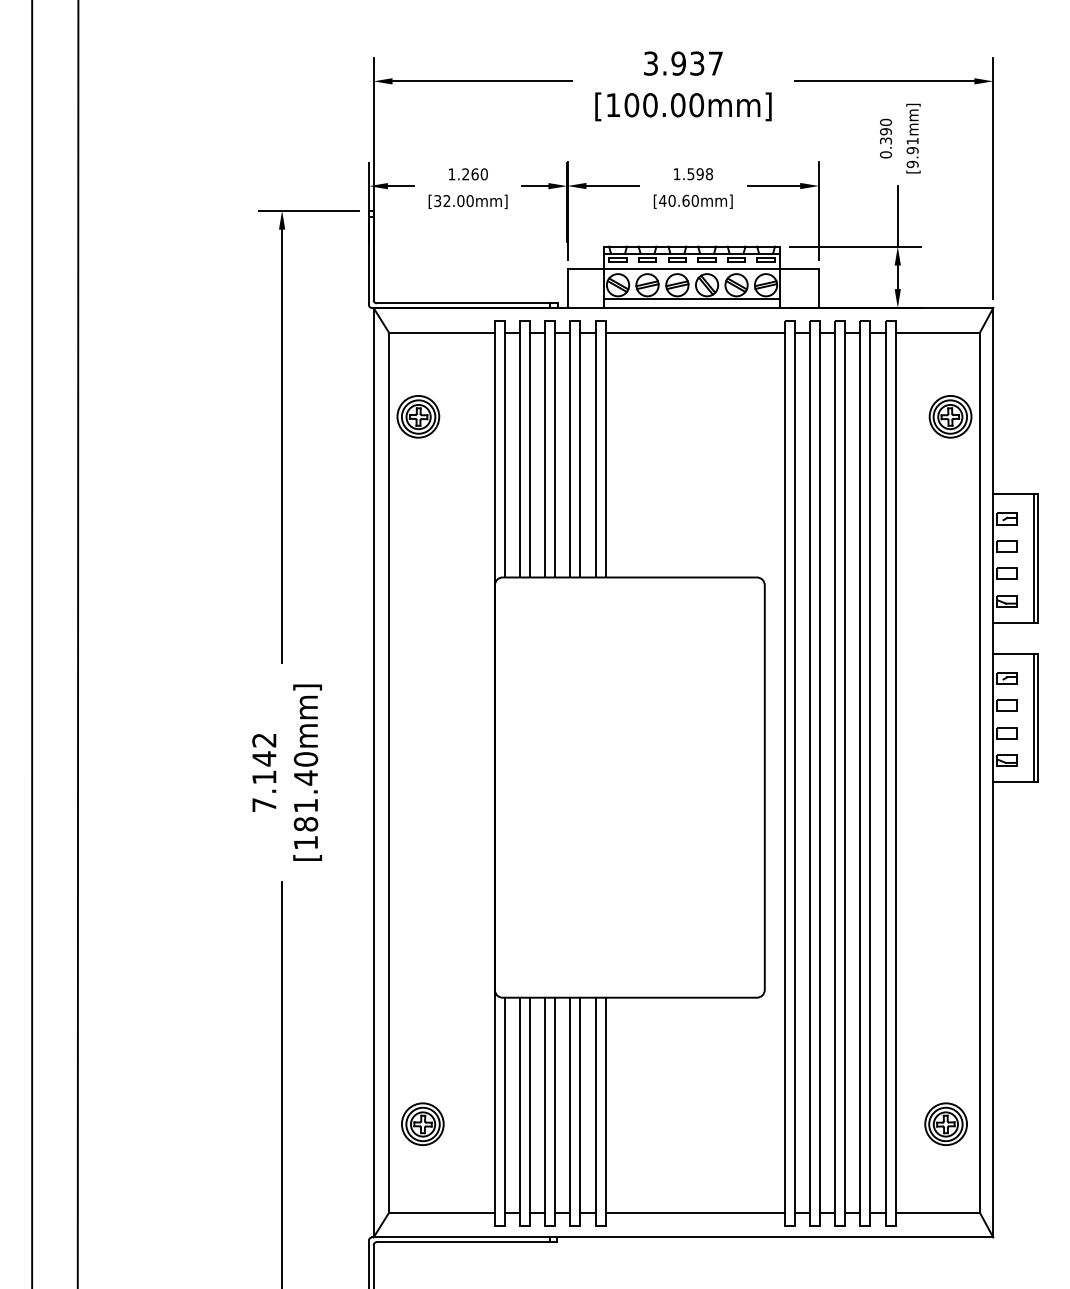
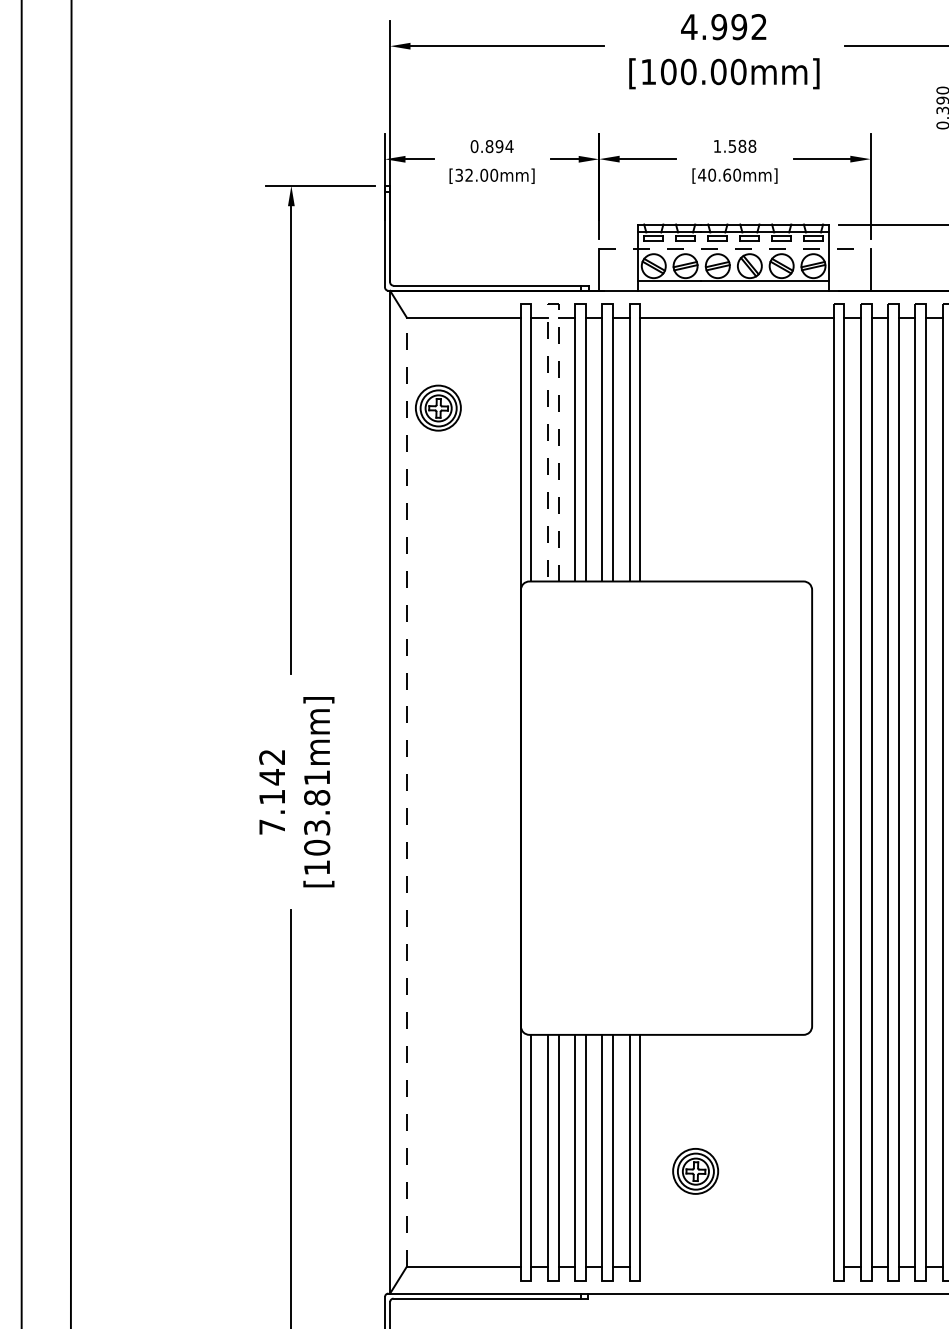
text: (682, 63) -> (723, 26), 3.937 -> 4.992
text: (468, 174) -> (492, 146), 1.260 -> 0.894
text: (699, 174) -> (741, 146), 1.598 -> 1.588
line: (693, 269) -> (735, 249), solid -> dashed
line: (524, 320) -> (552, 304), solid -> dashed
line: (389, 772) -> (407, 791), solid -> dashed
text: (305, 791) -> (316, 812), [181.40mm] -> [103.81mm]
part: (422, 1123) -> (695, 1170), moved
line: (694, 1212) -> (736, 1266), removed

